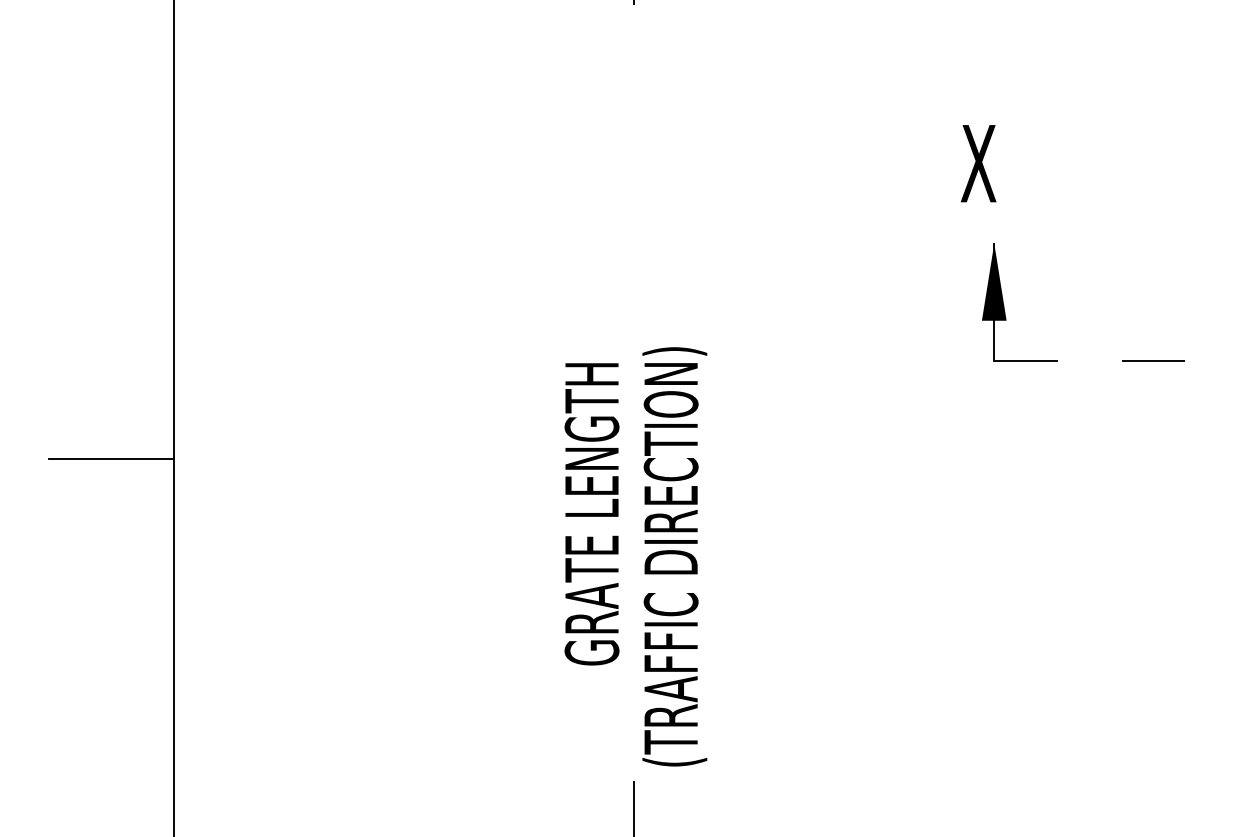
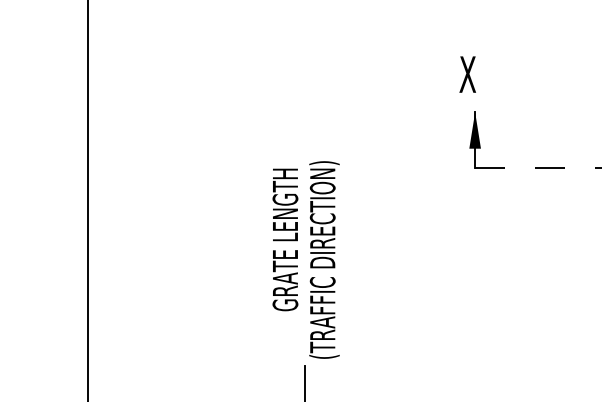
line: (110, 458) -> (58, 213), removed

